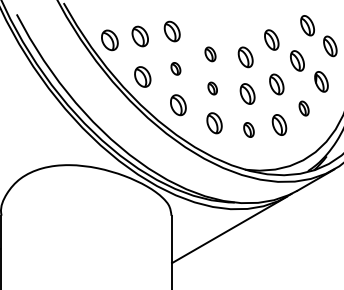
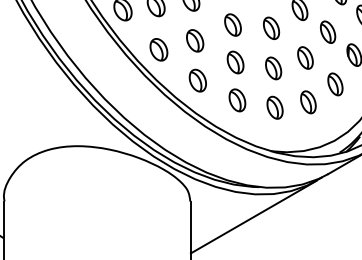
part: (210, 54) -> (232, 25), size x1.43
part: (175, 68) -> (194, 40), size x1.67
part: (212, 88) -> (235, 62), size x1.67
part: (303, 108) -> (334, 84), size x1.43
part: (248, 129) -> (274, 107), size x1.43

